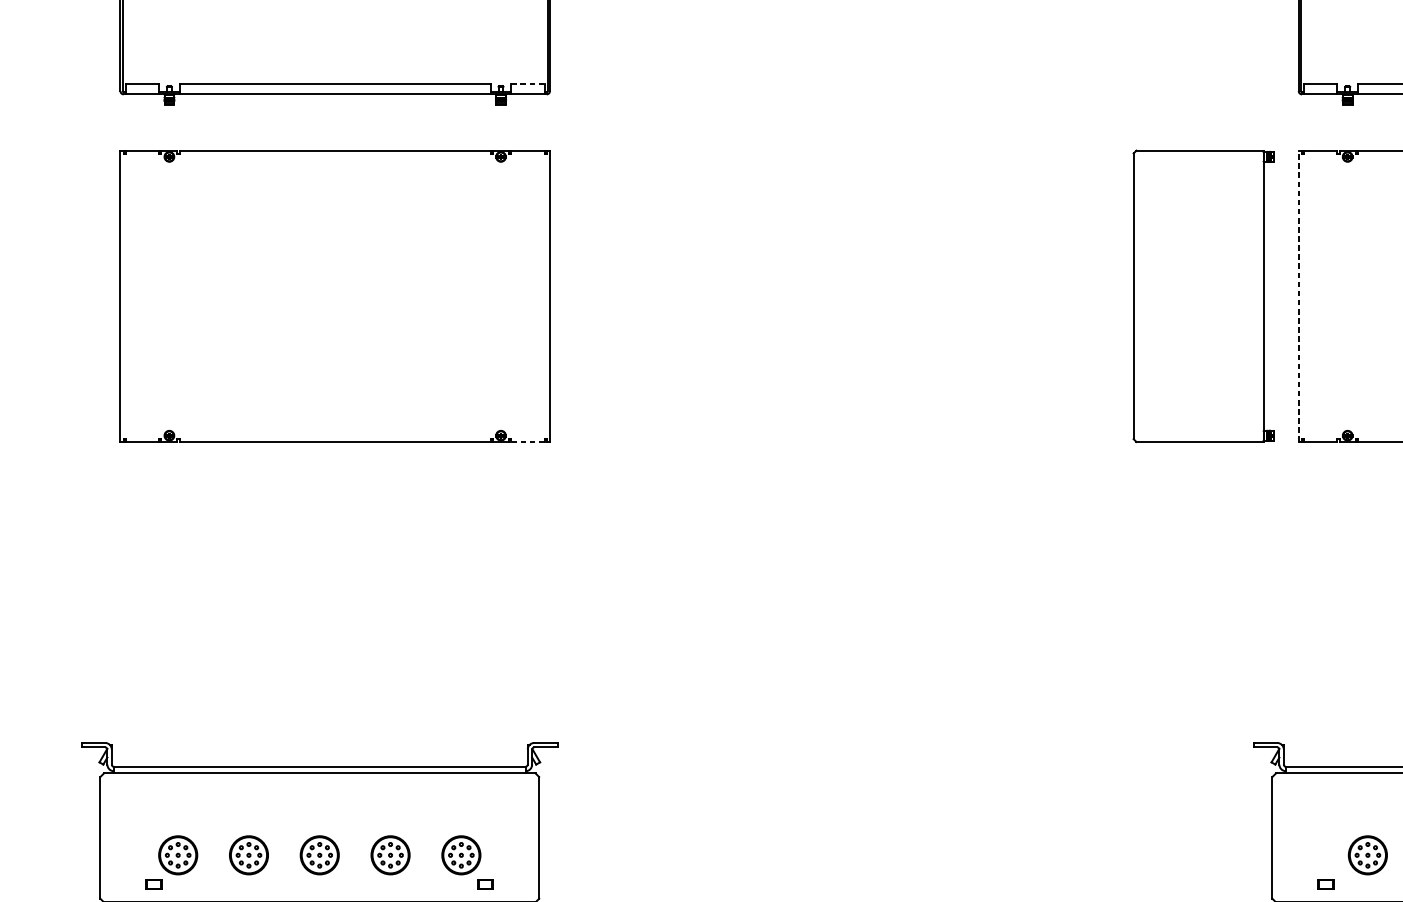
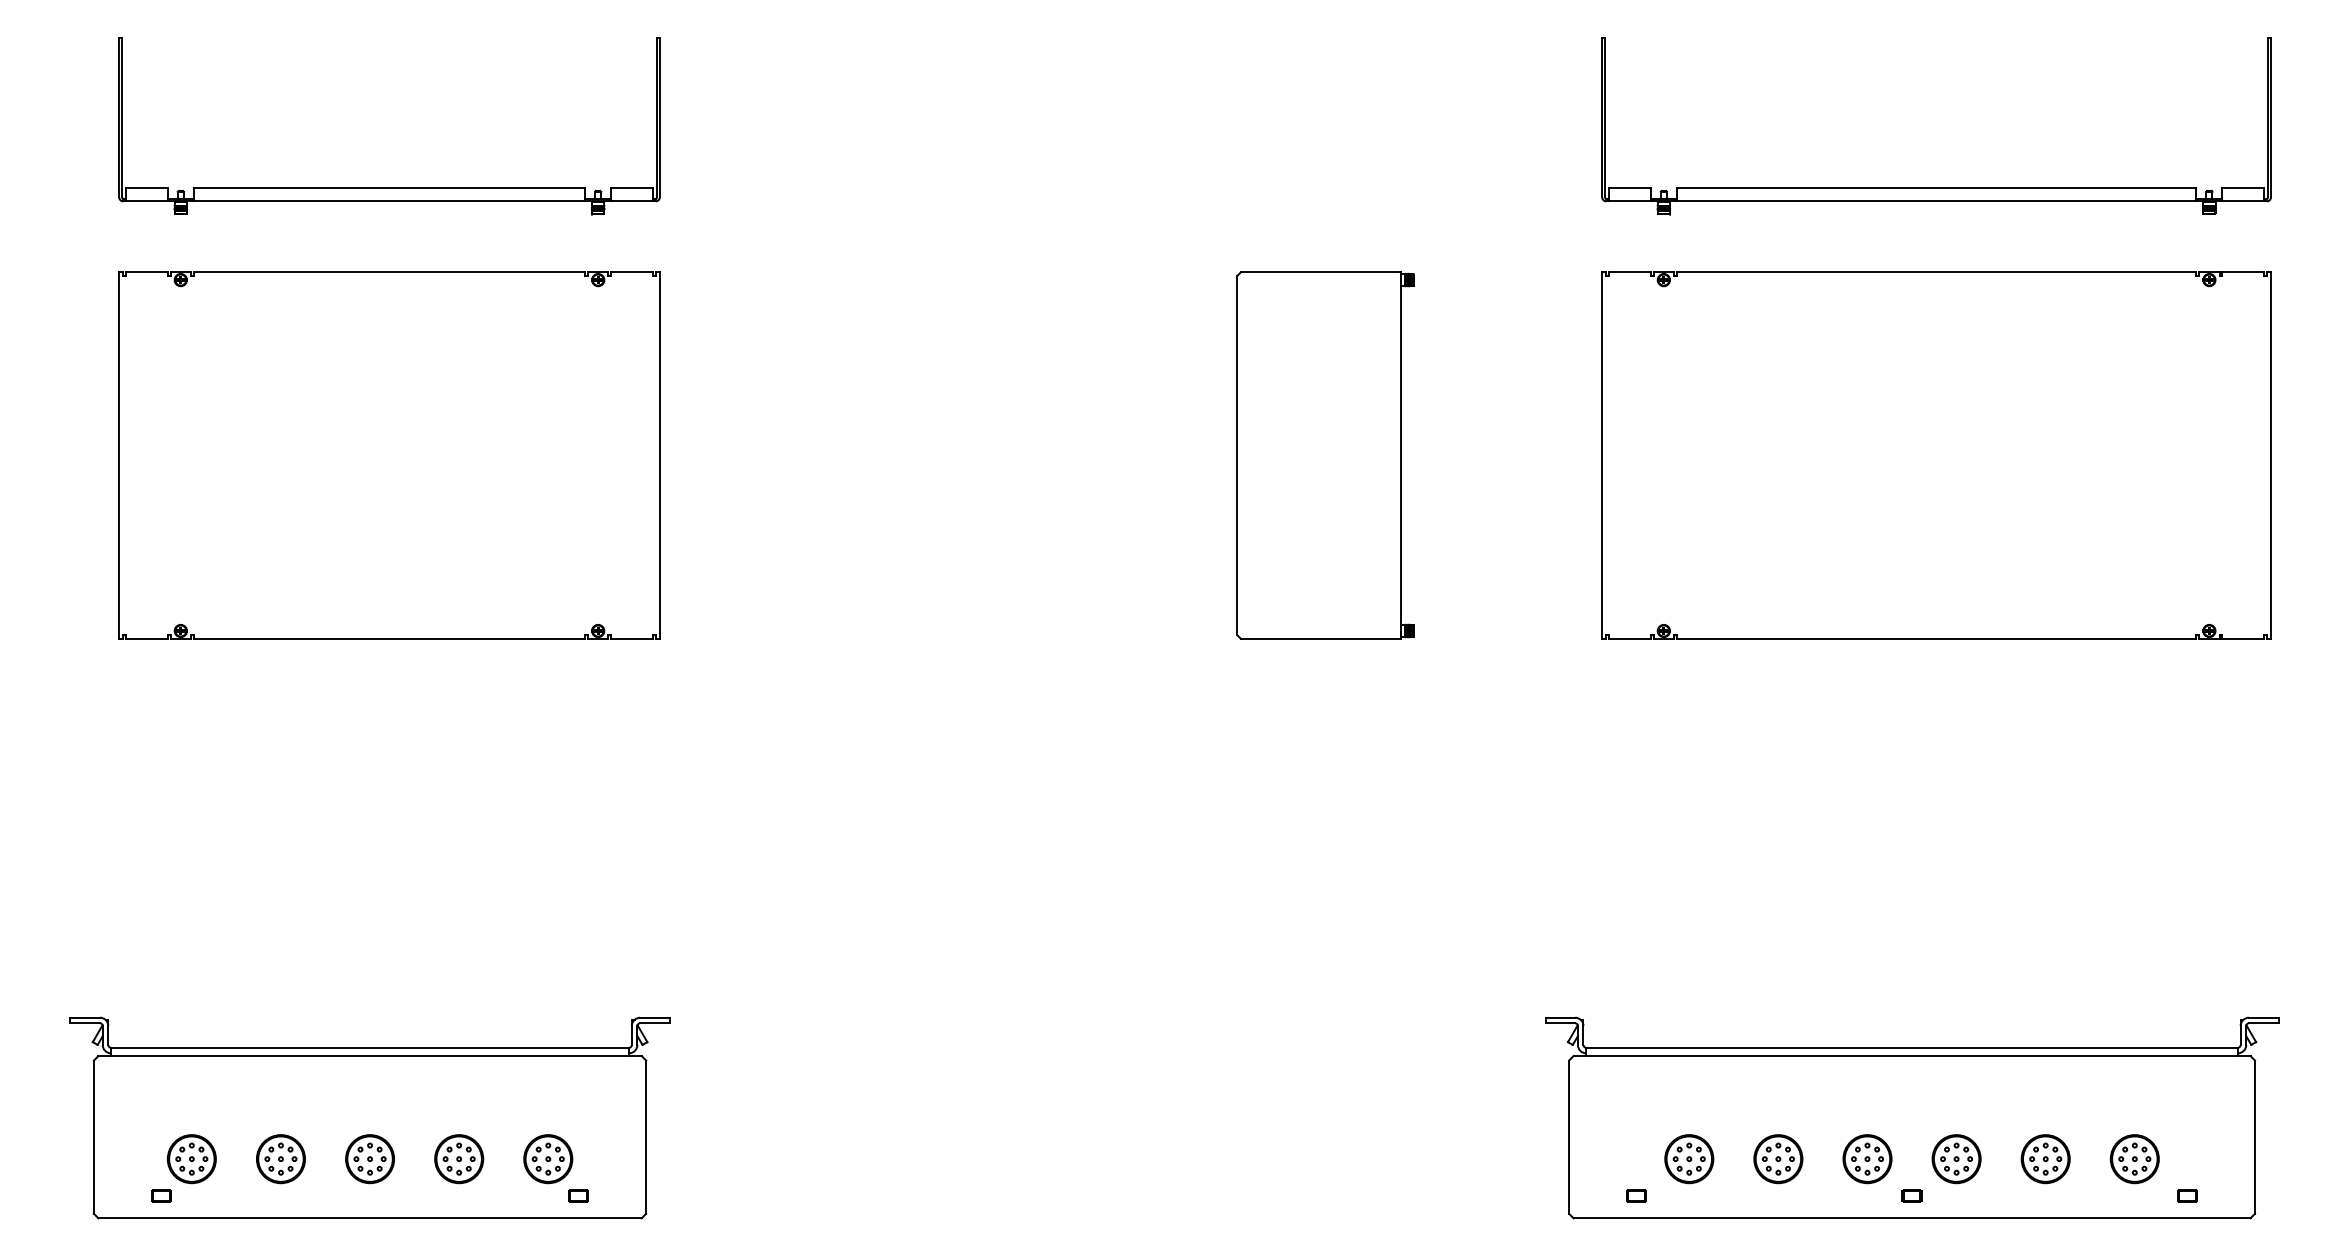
line: (528, 84) -> (632, 188), dashed -> solid
part: (1203, 296) -> (1325, 455), moved
line: (1298, 296) -> (1602, 455), dashed -> solid
line: (528, 441) -> (632, 638), dashed -> solid

